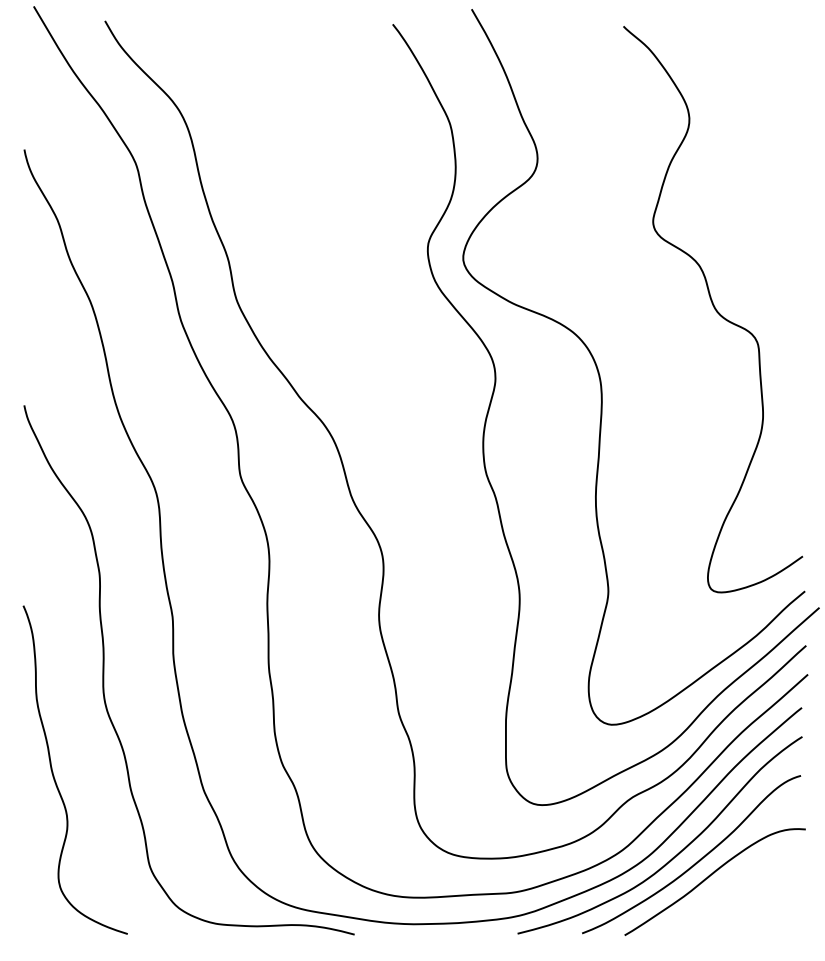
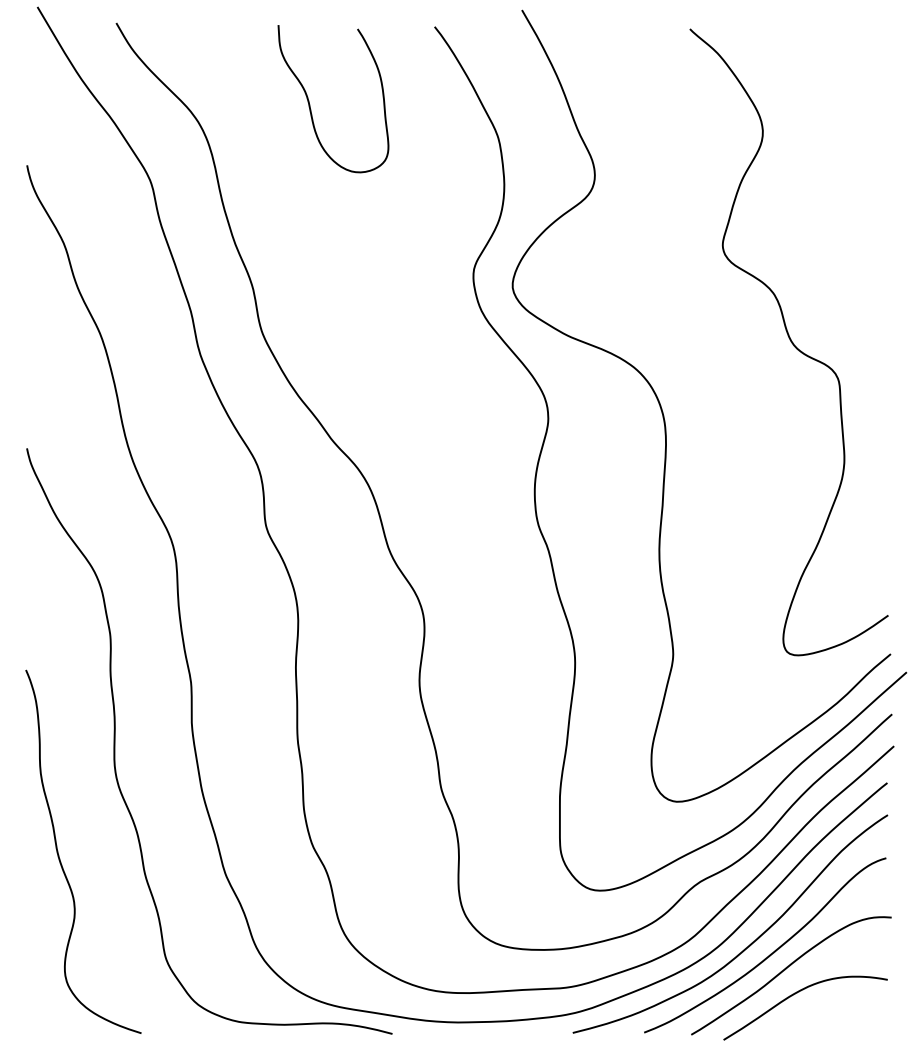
curve: (280, 93) -> (310, 103), added
curve: (720, 898) -> (797, 993), added

